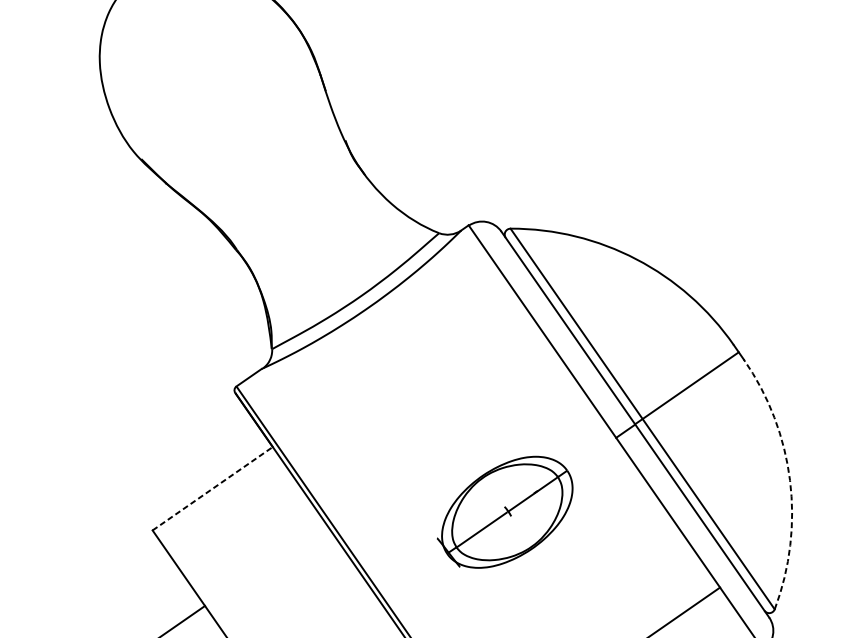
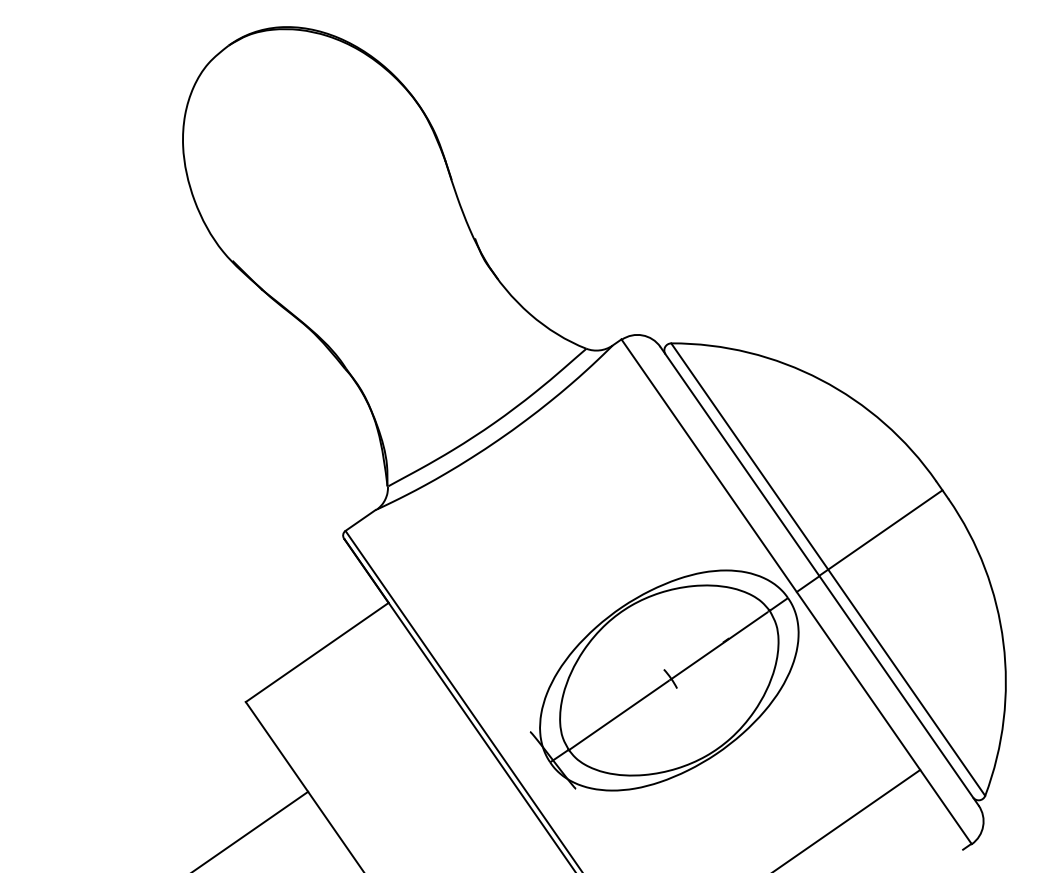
arc: (790, 480) -> (1003, 642), dashed -> solid
line: (212, 488) -> (317, 652), dashed -> solid
part: (504, 512) -> (664, 680), size x1.67

